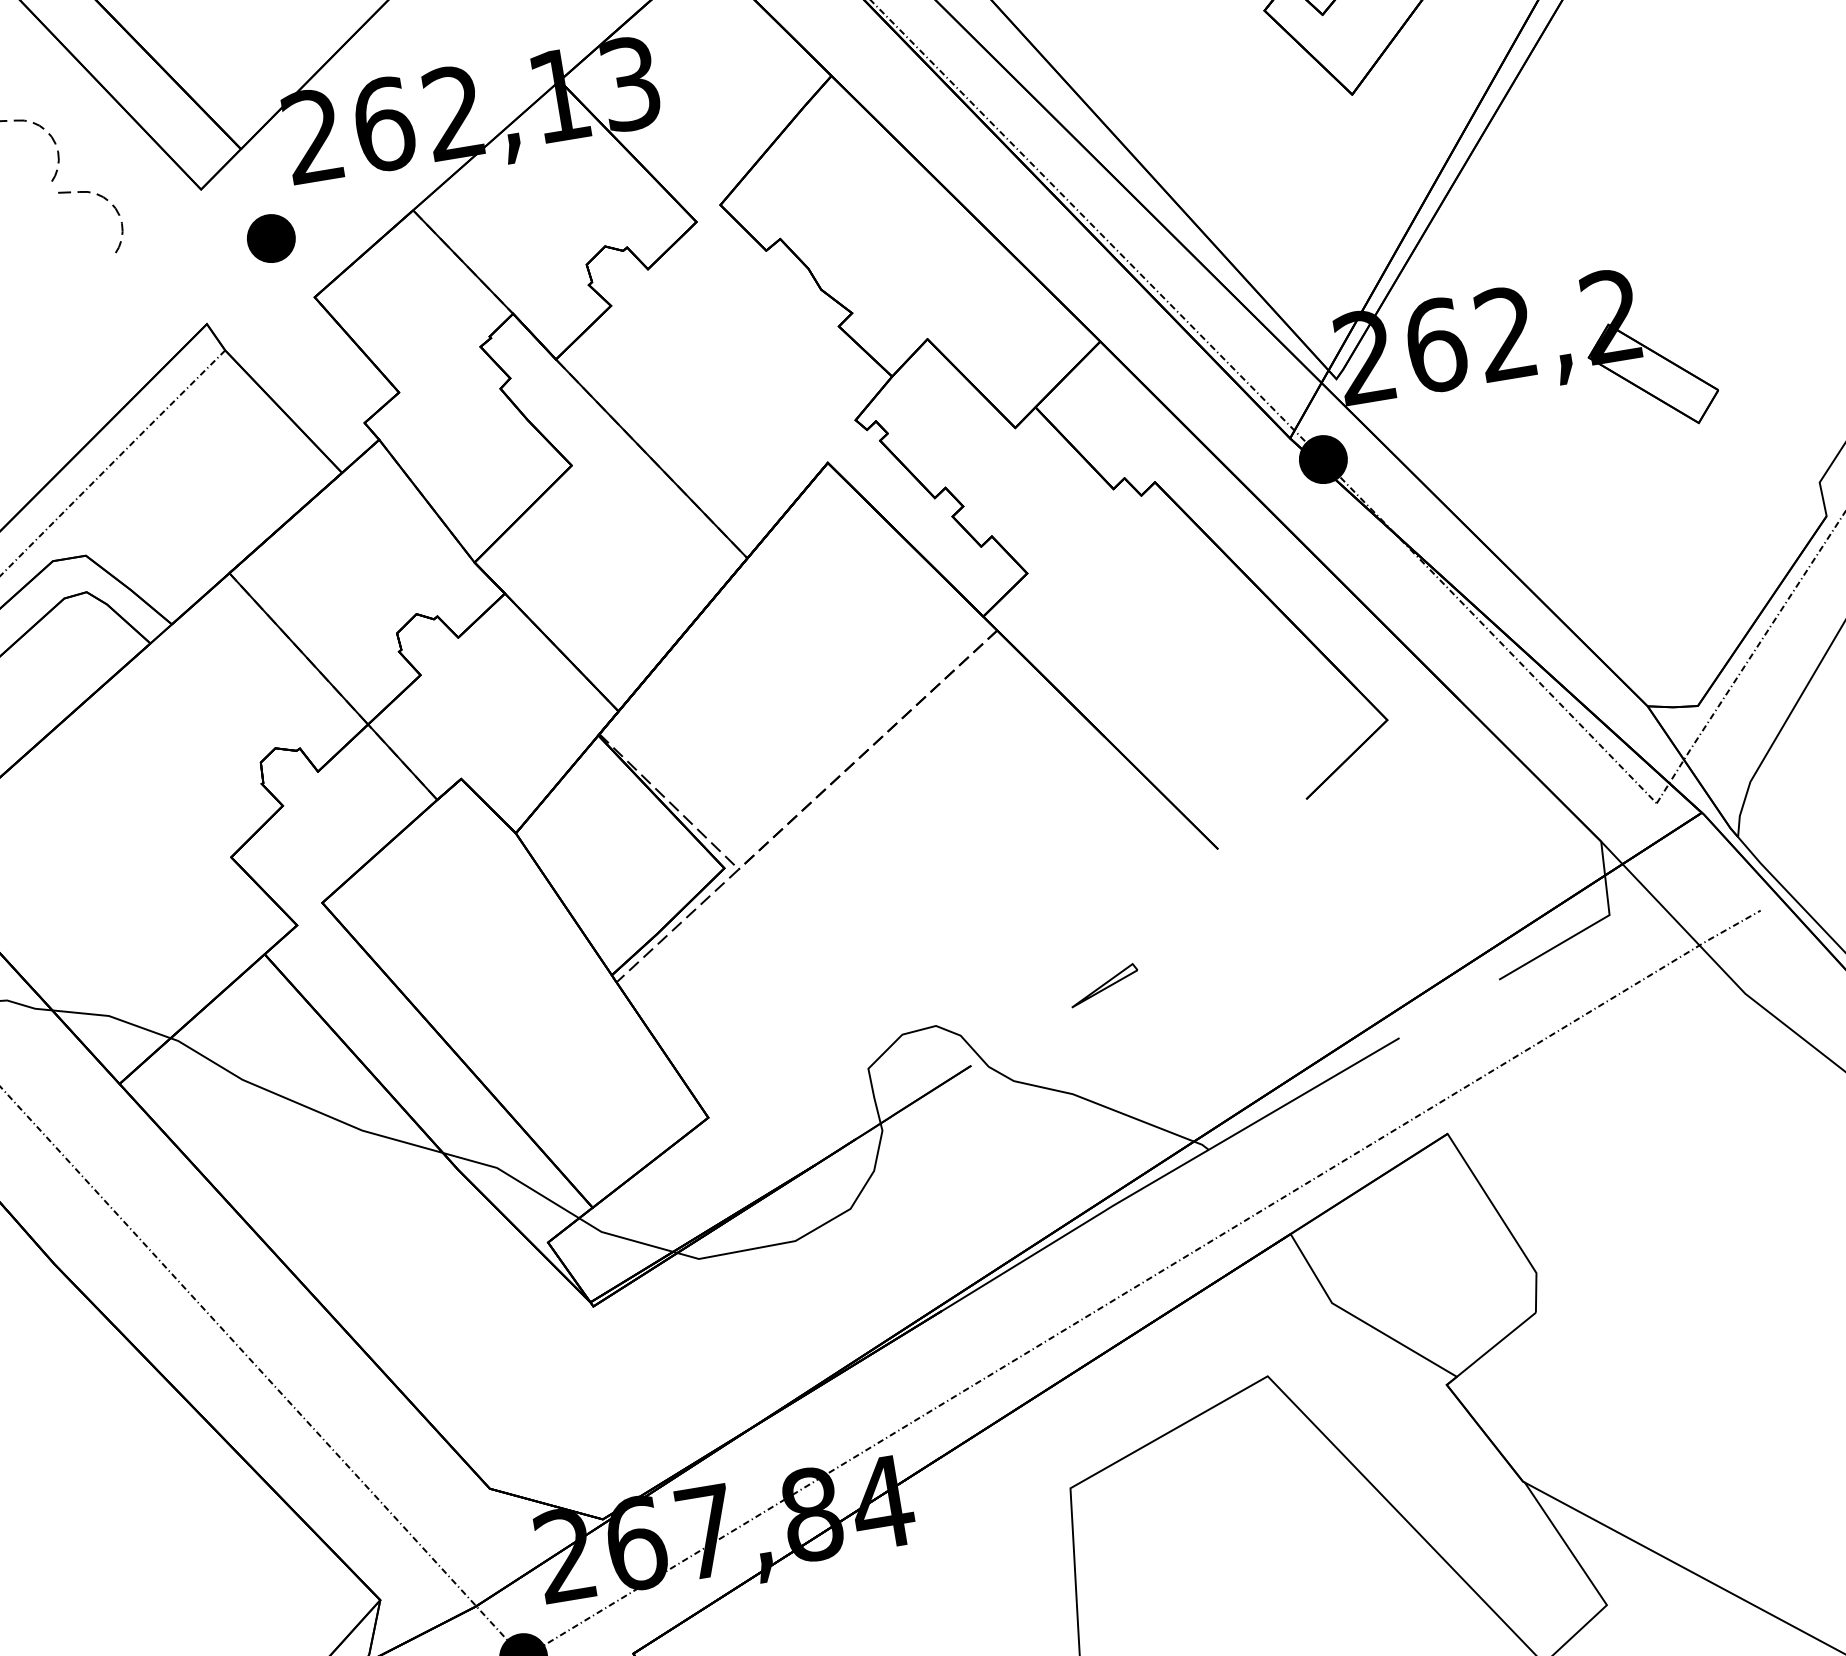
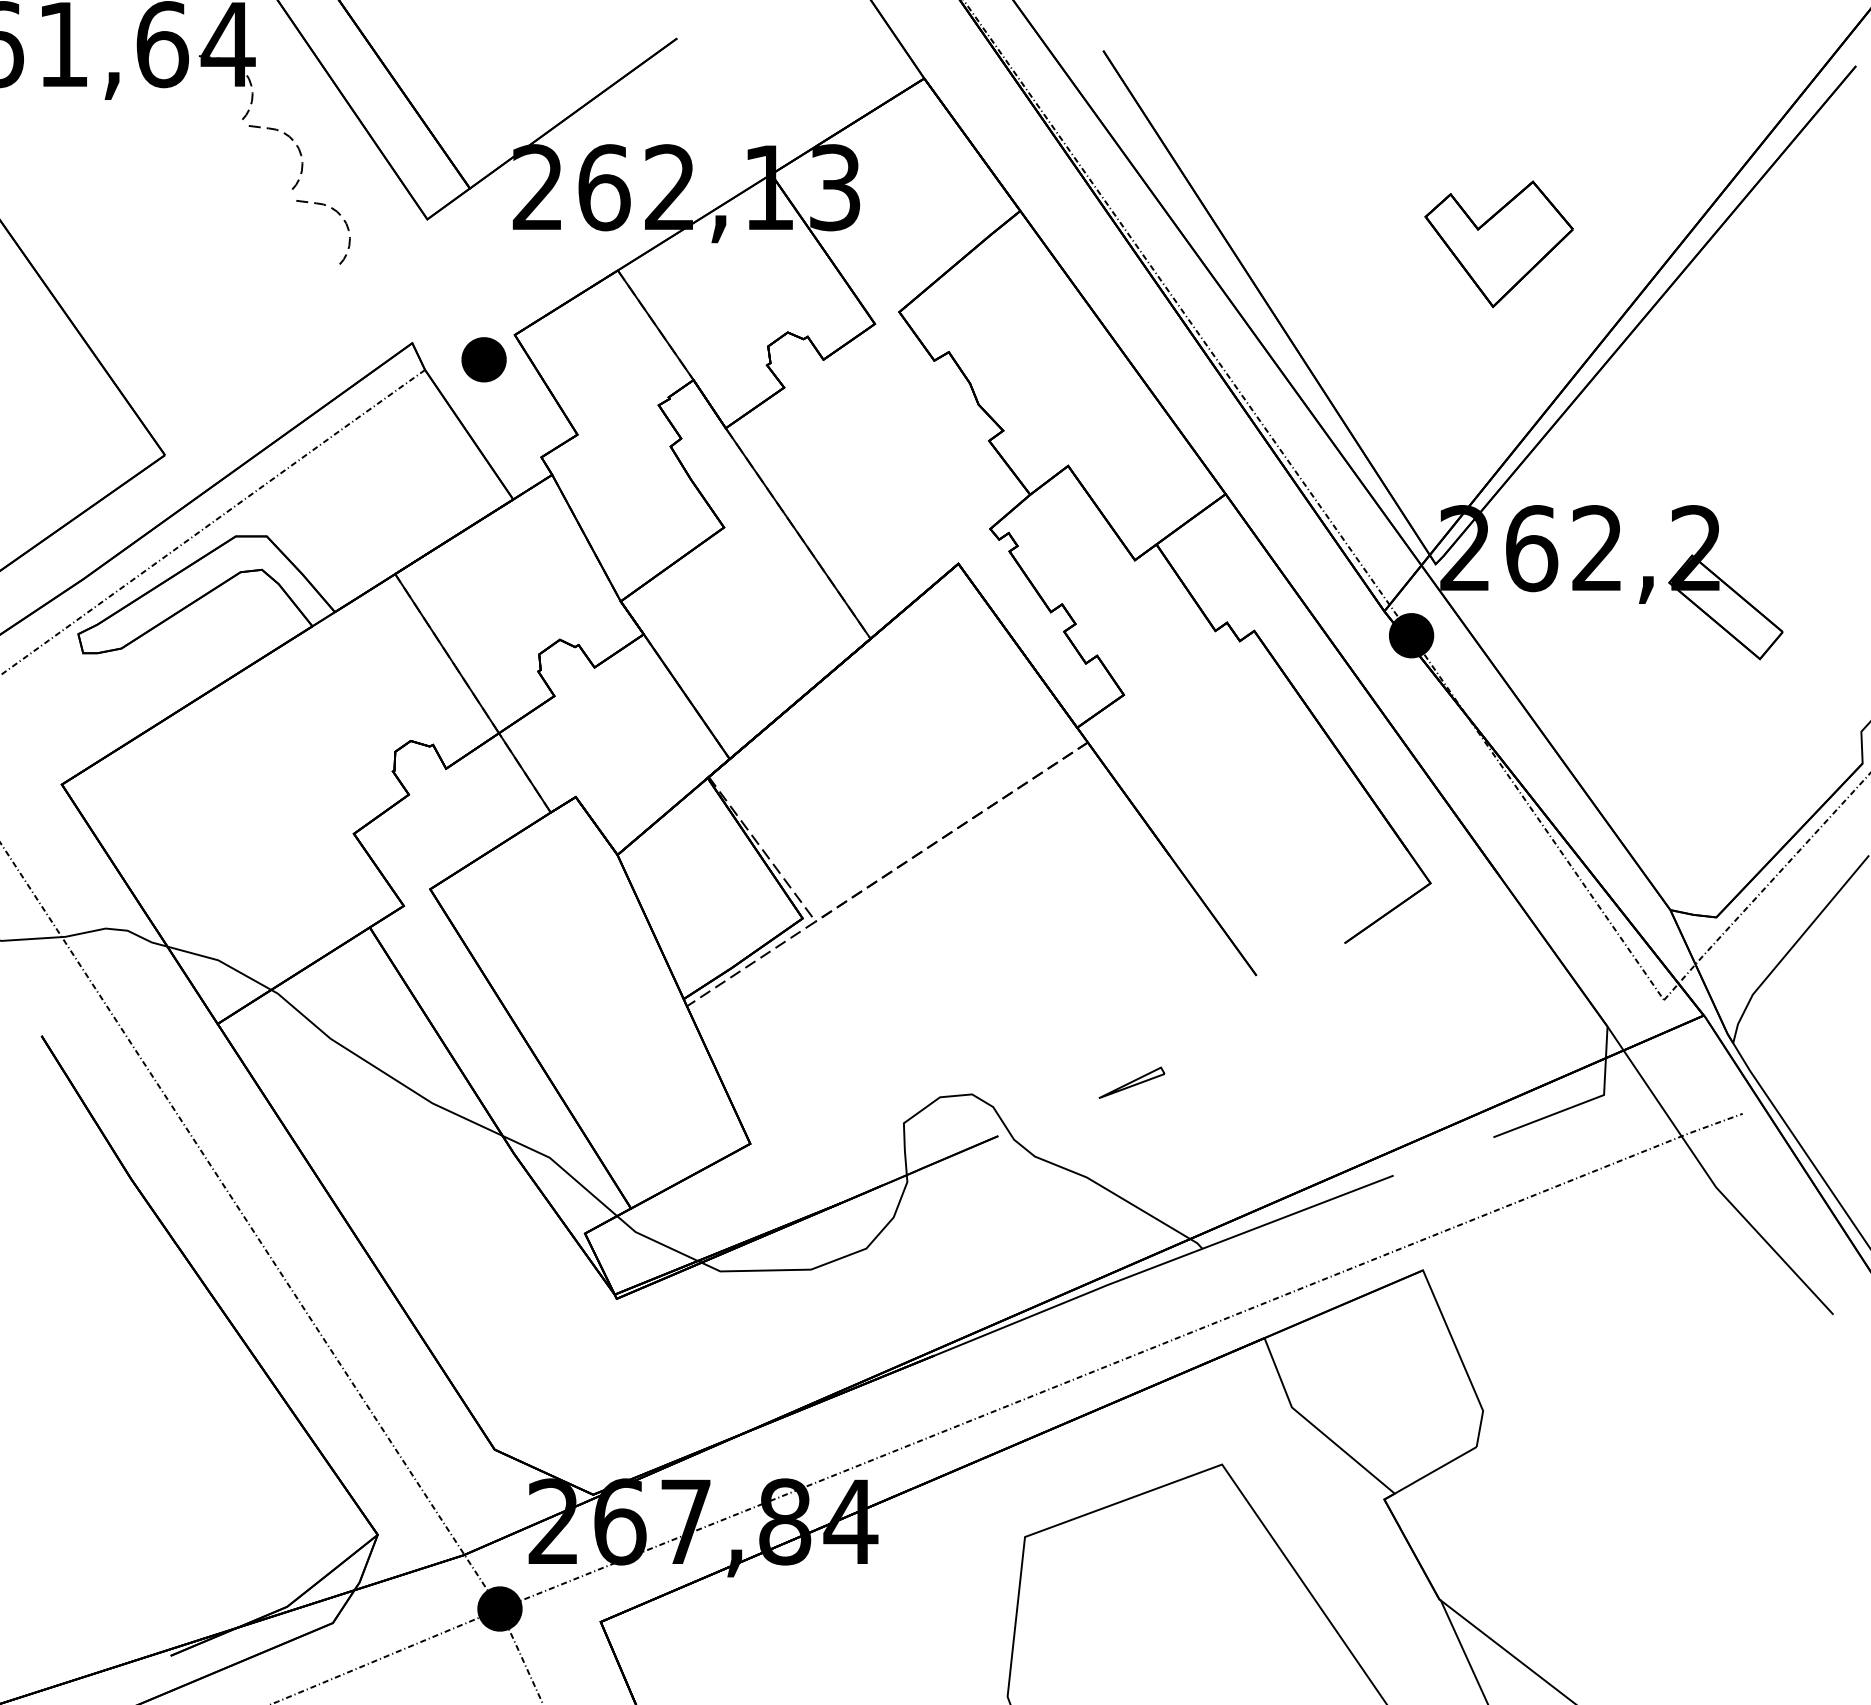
part: (270, 238) -> (483, 359), moved

